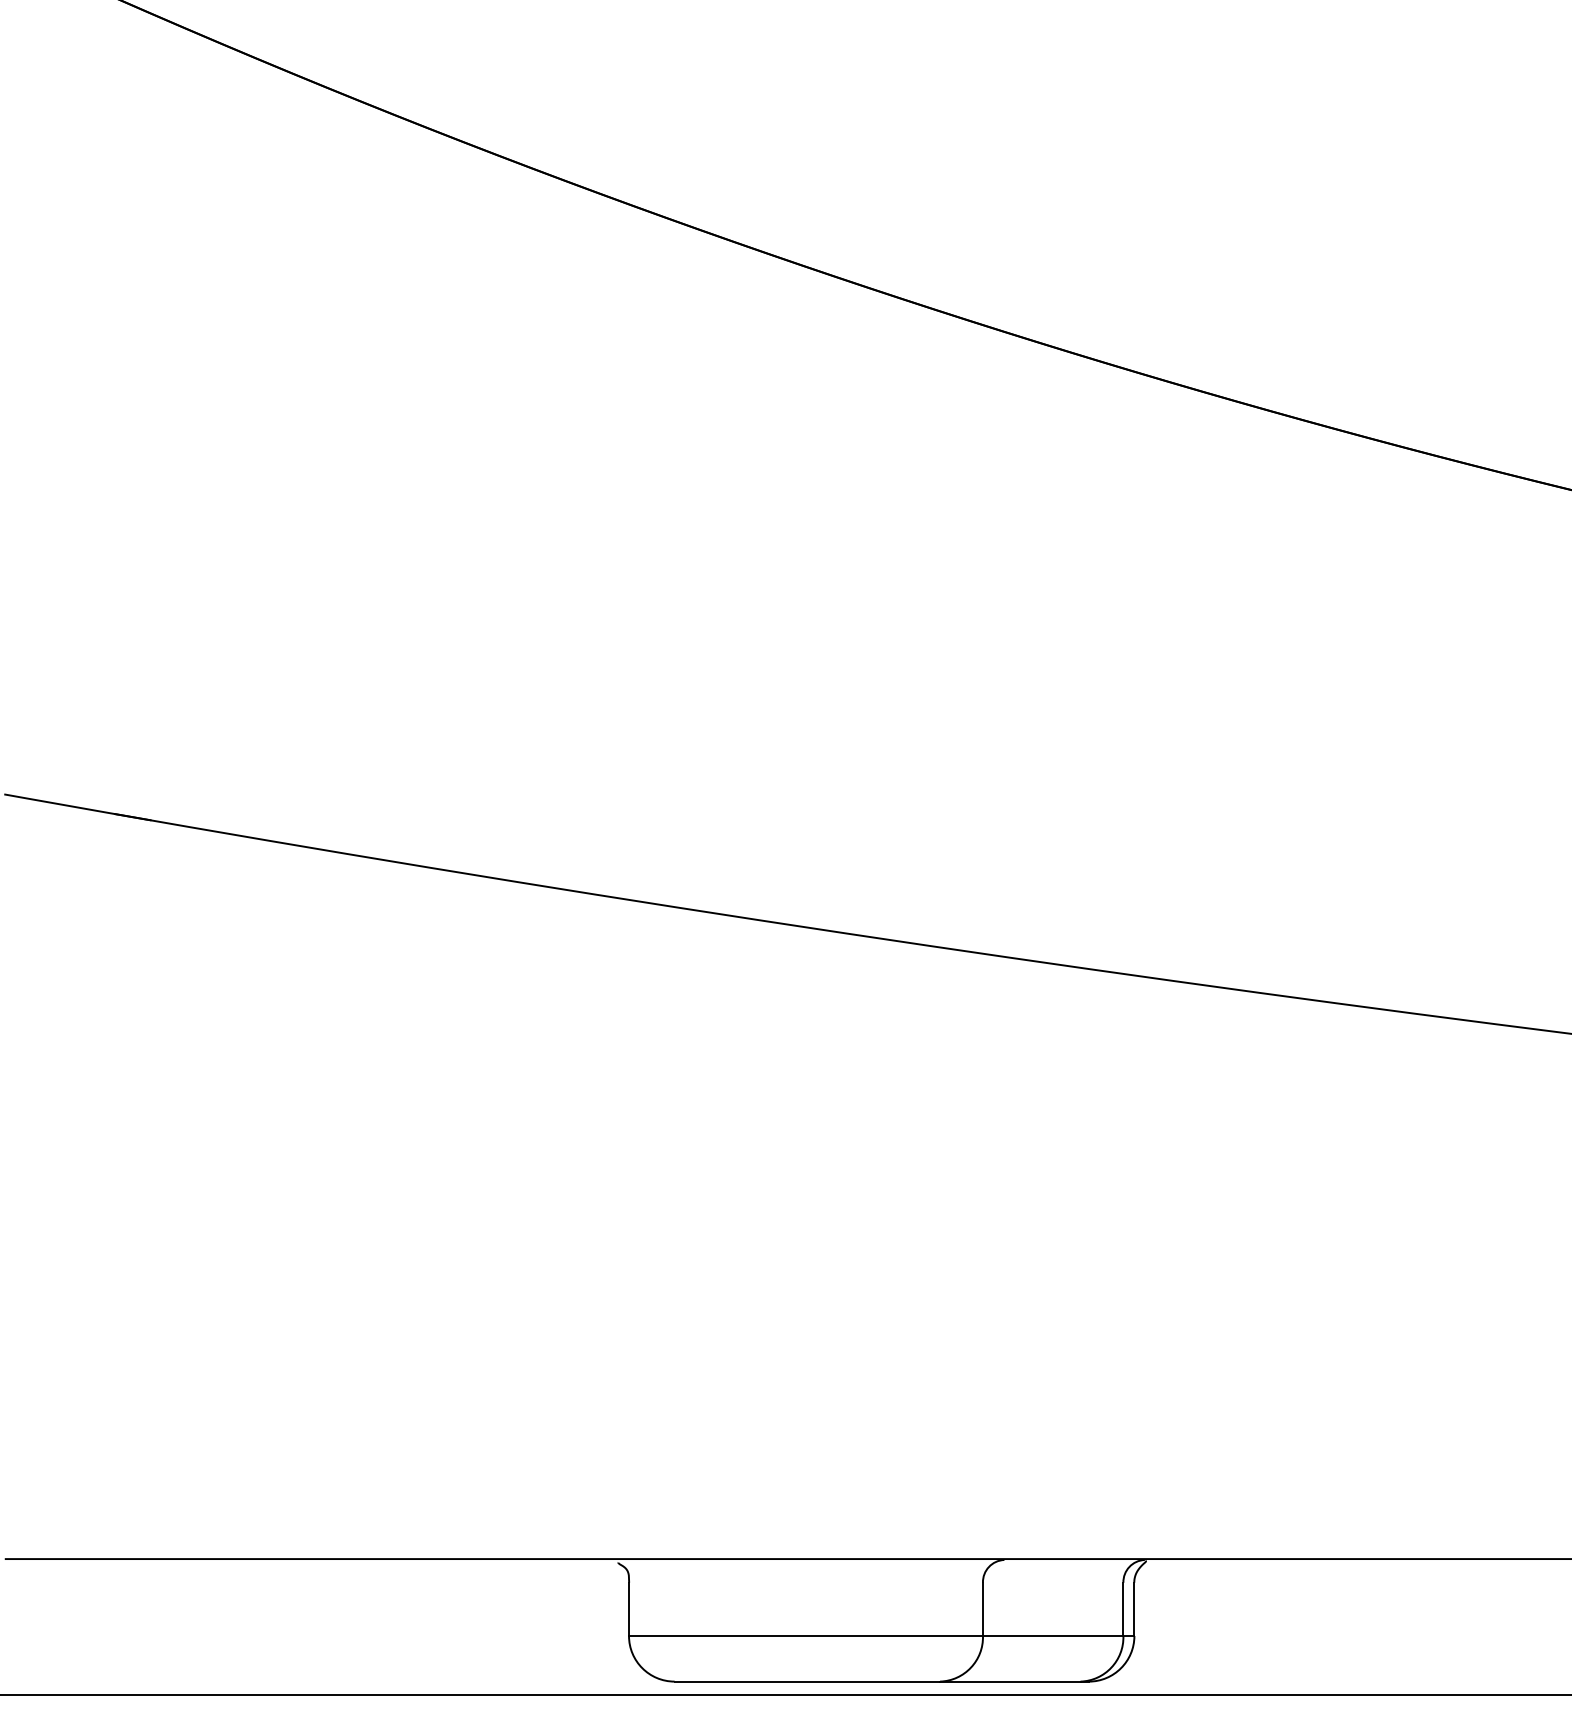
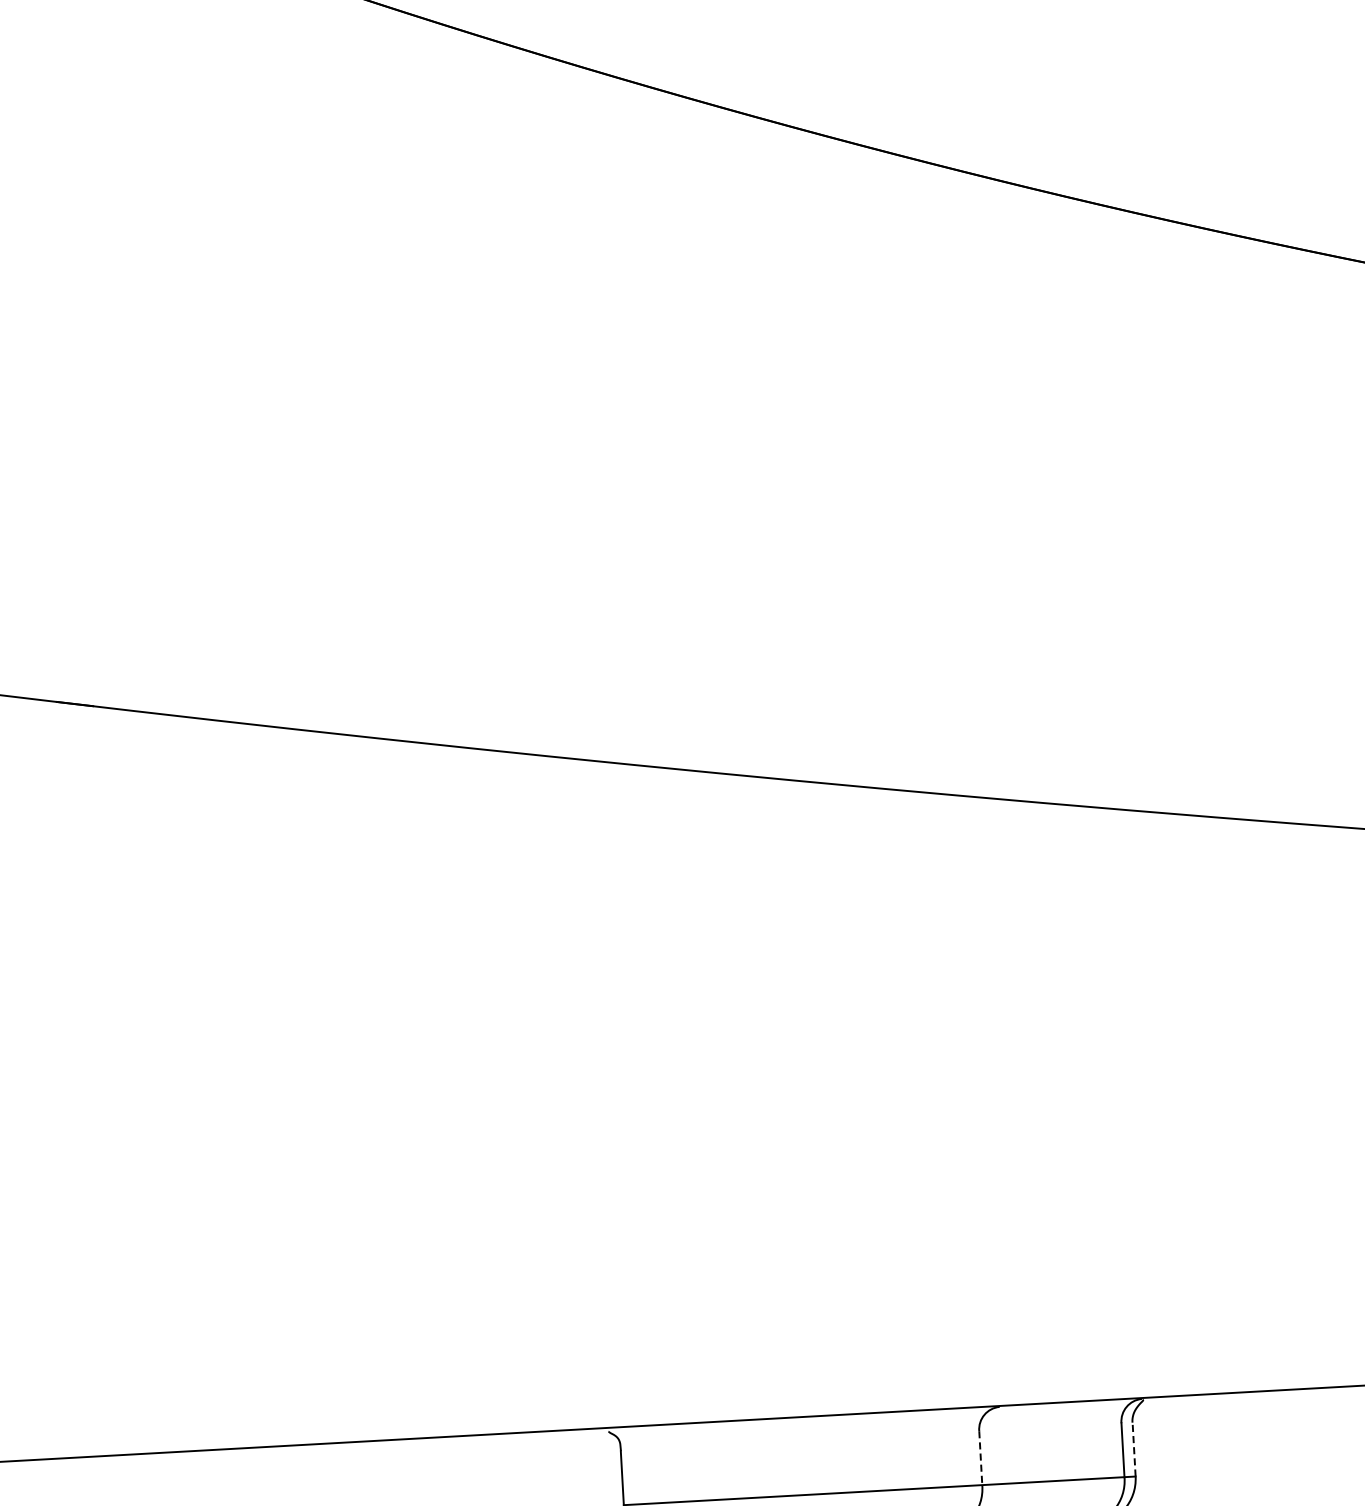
line: (982, 1609) -> (980, 1458), solid -> dashed
line: (1134, 1609) -> (1134, 1449), solid -> dashed

